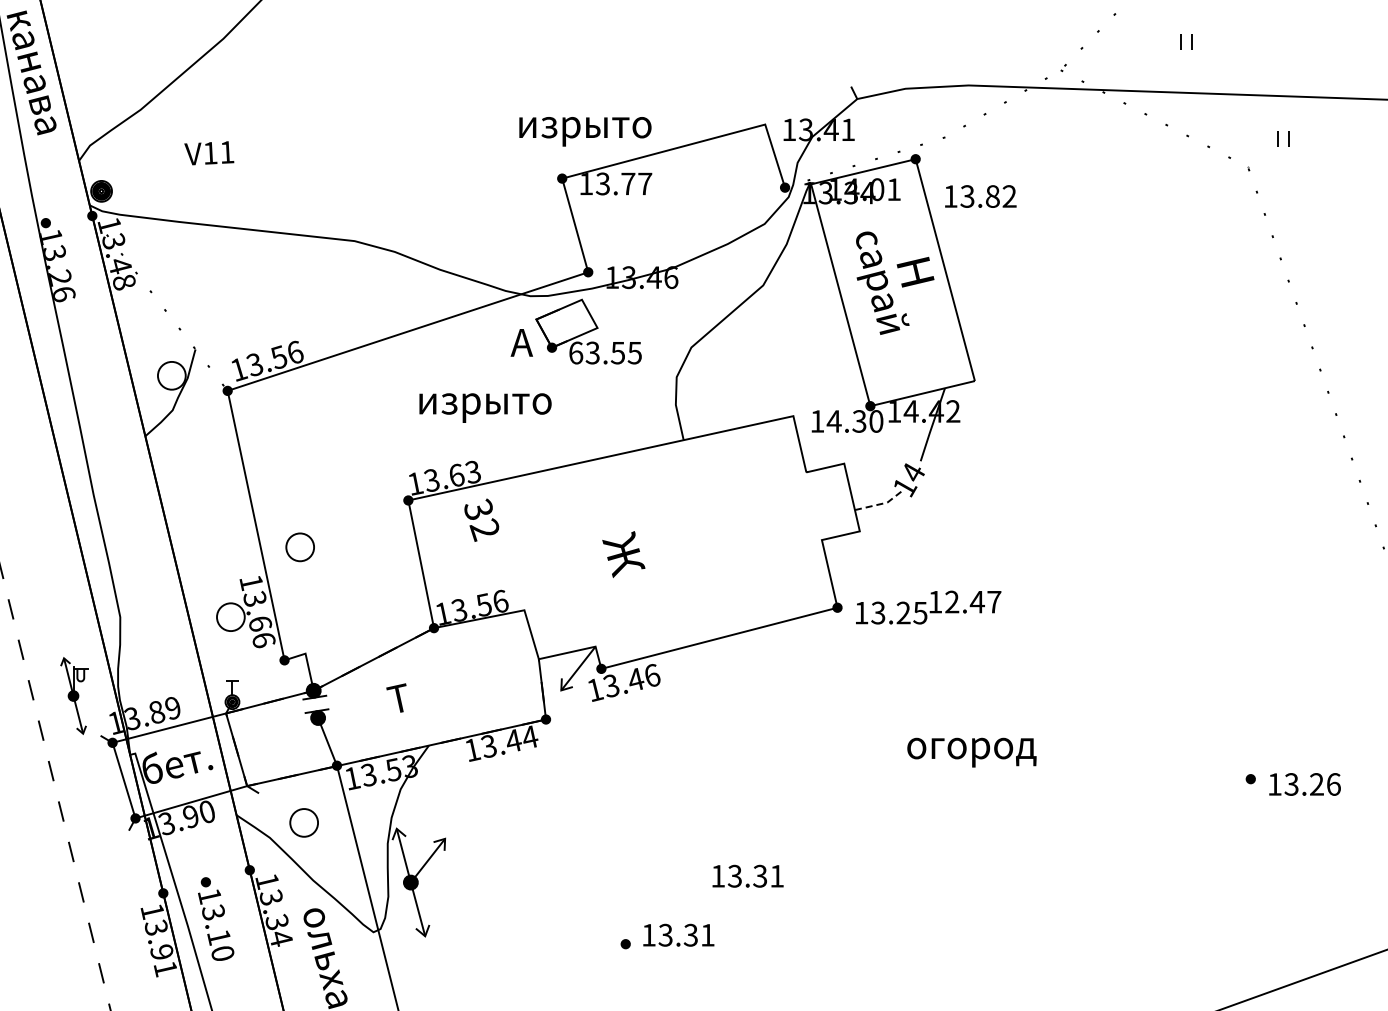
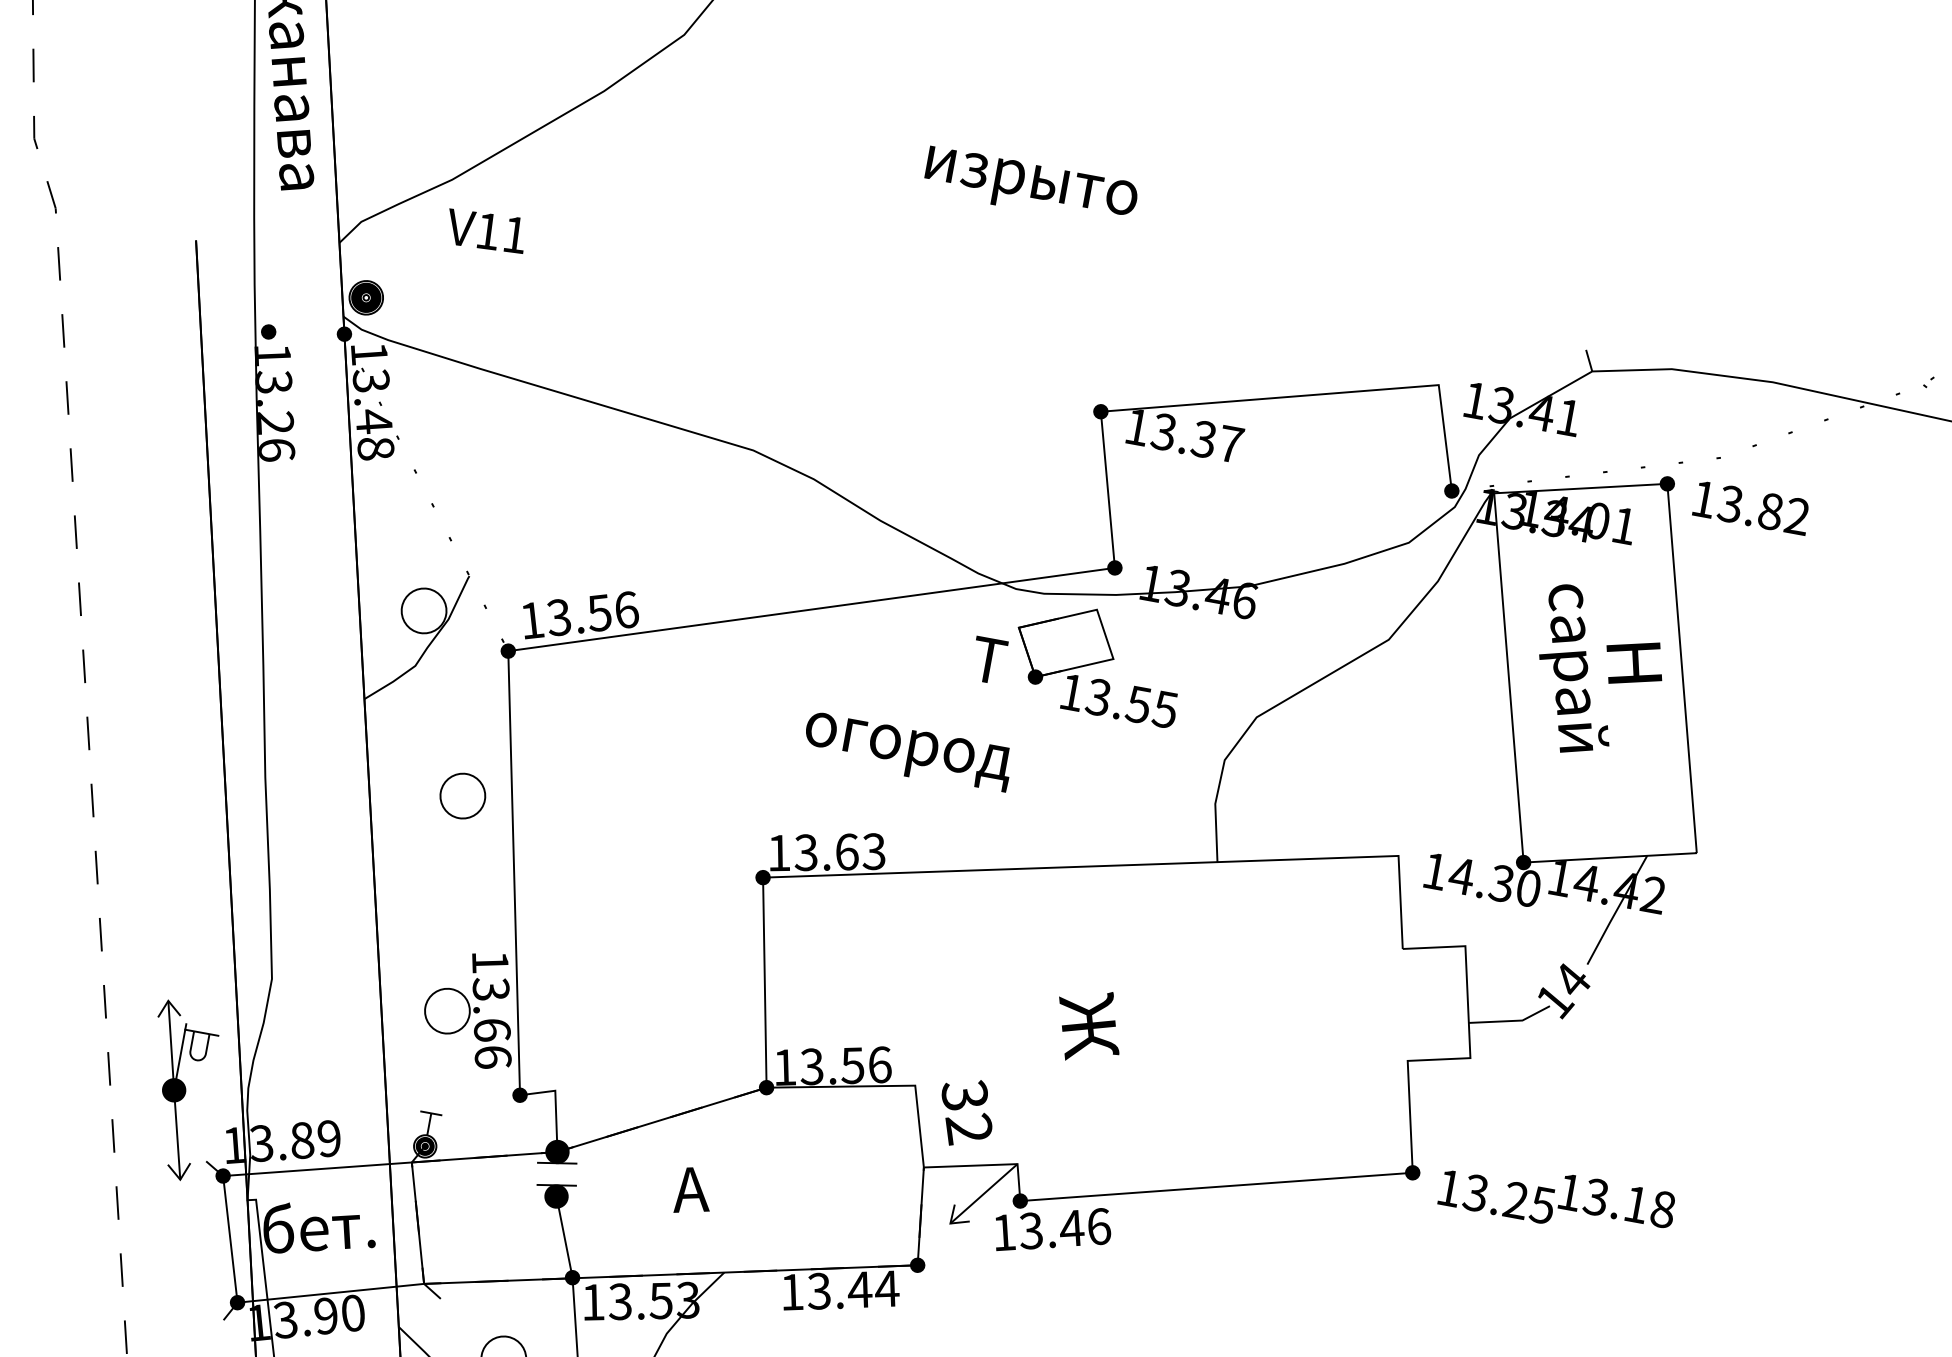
text: (585, 131) -> (1031, 187), moved
text: (209, 153) -> (486, 231), moved
text: (628, 183) -> (1204, 438), 13.77 -> 13.37
text: (980, 196) -> (1751, 507), moved
text: (521, 342) -> (988, 659), А -> Т
text: (576, 352) -> (1072, 691), 63.55 -> 13.55
text: (484, 407) -> (910, 752), изрыто -> огород
line: (881, 503) -> (1512, 1020), dashed -> solid
text: (481, 519) -> (966, 1111), moved
part: (299, 547) -> (461, 796), moved
text: (973, 601) -> (1630, 1202), 12.47 -> 13.18
part: (74, 695) -> (176, 1089), size x1.43
text: (399, 698) -> (691, 1189), Т -> А

